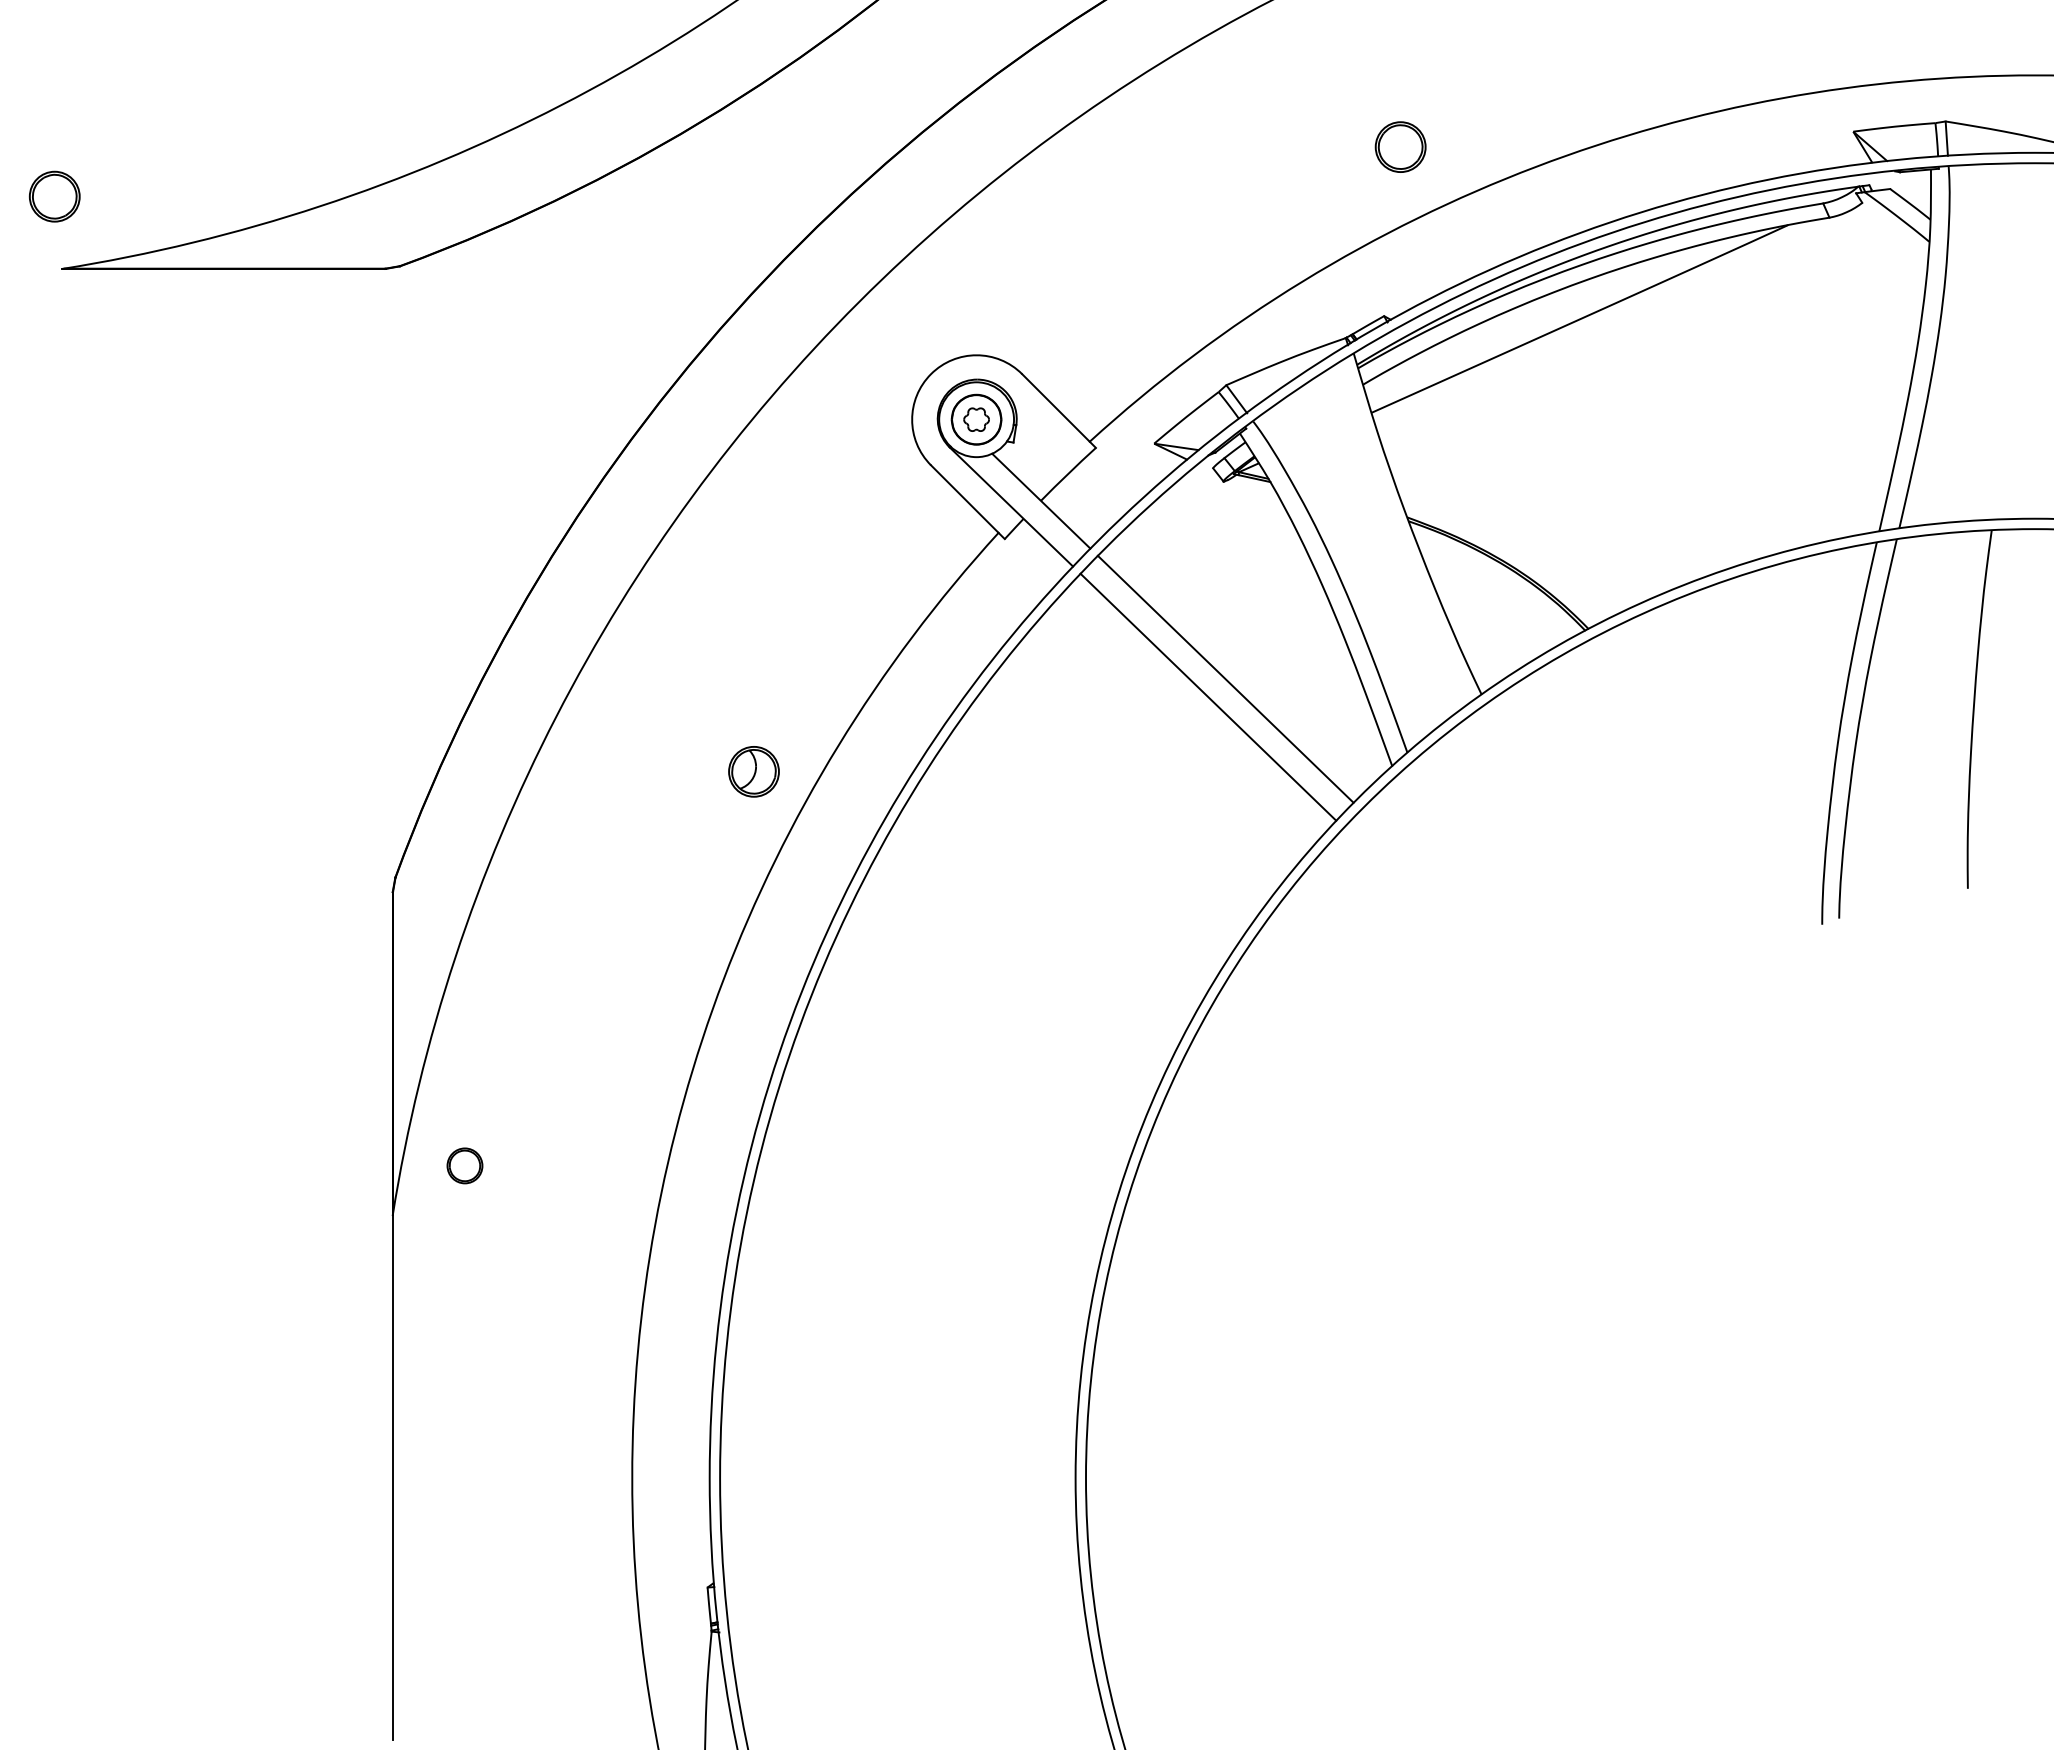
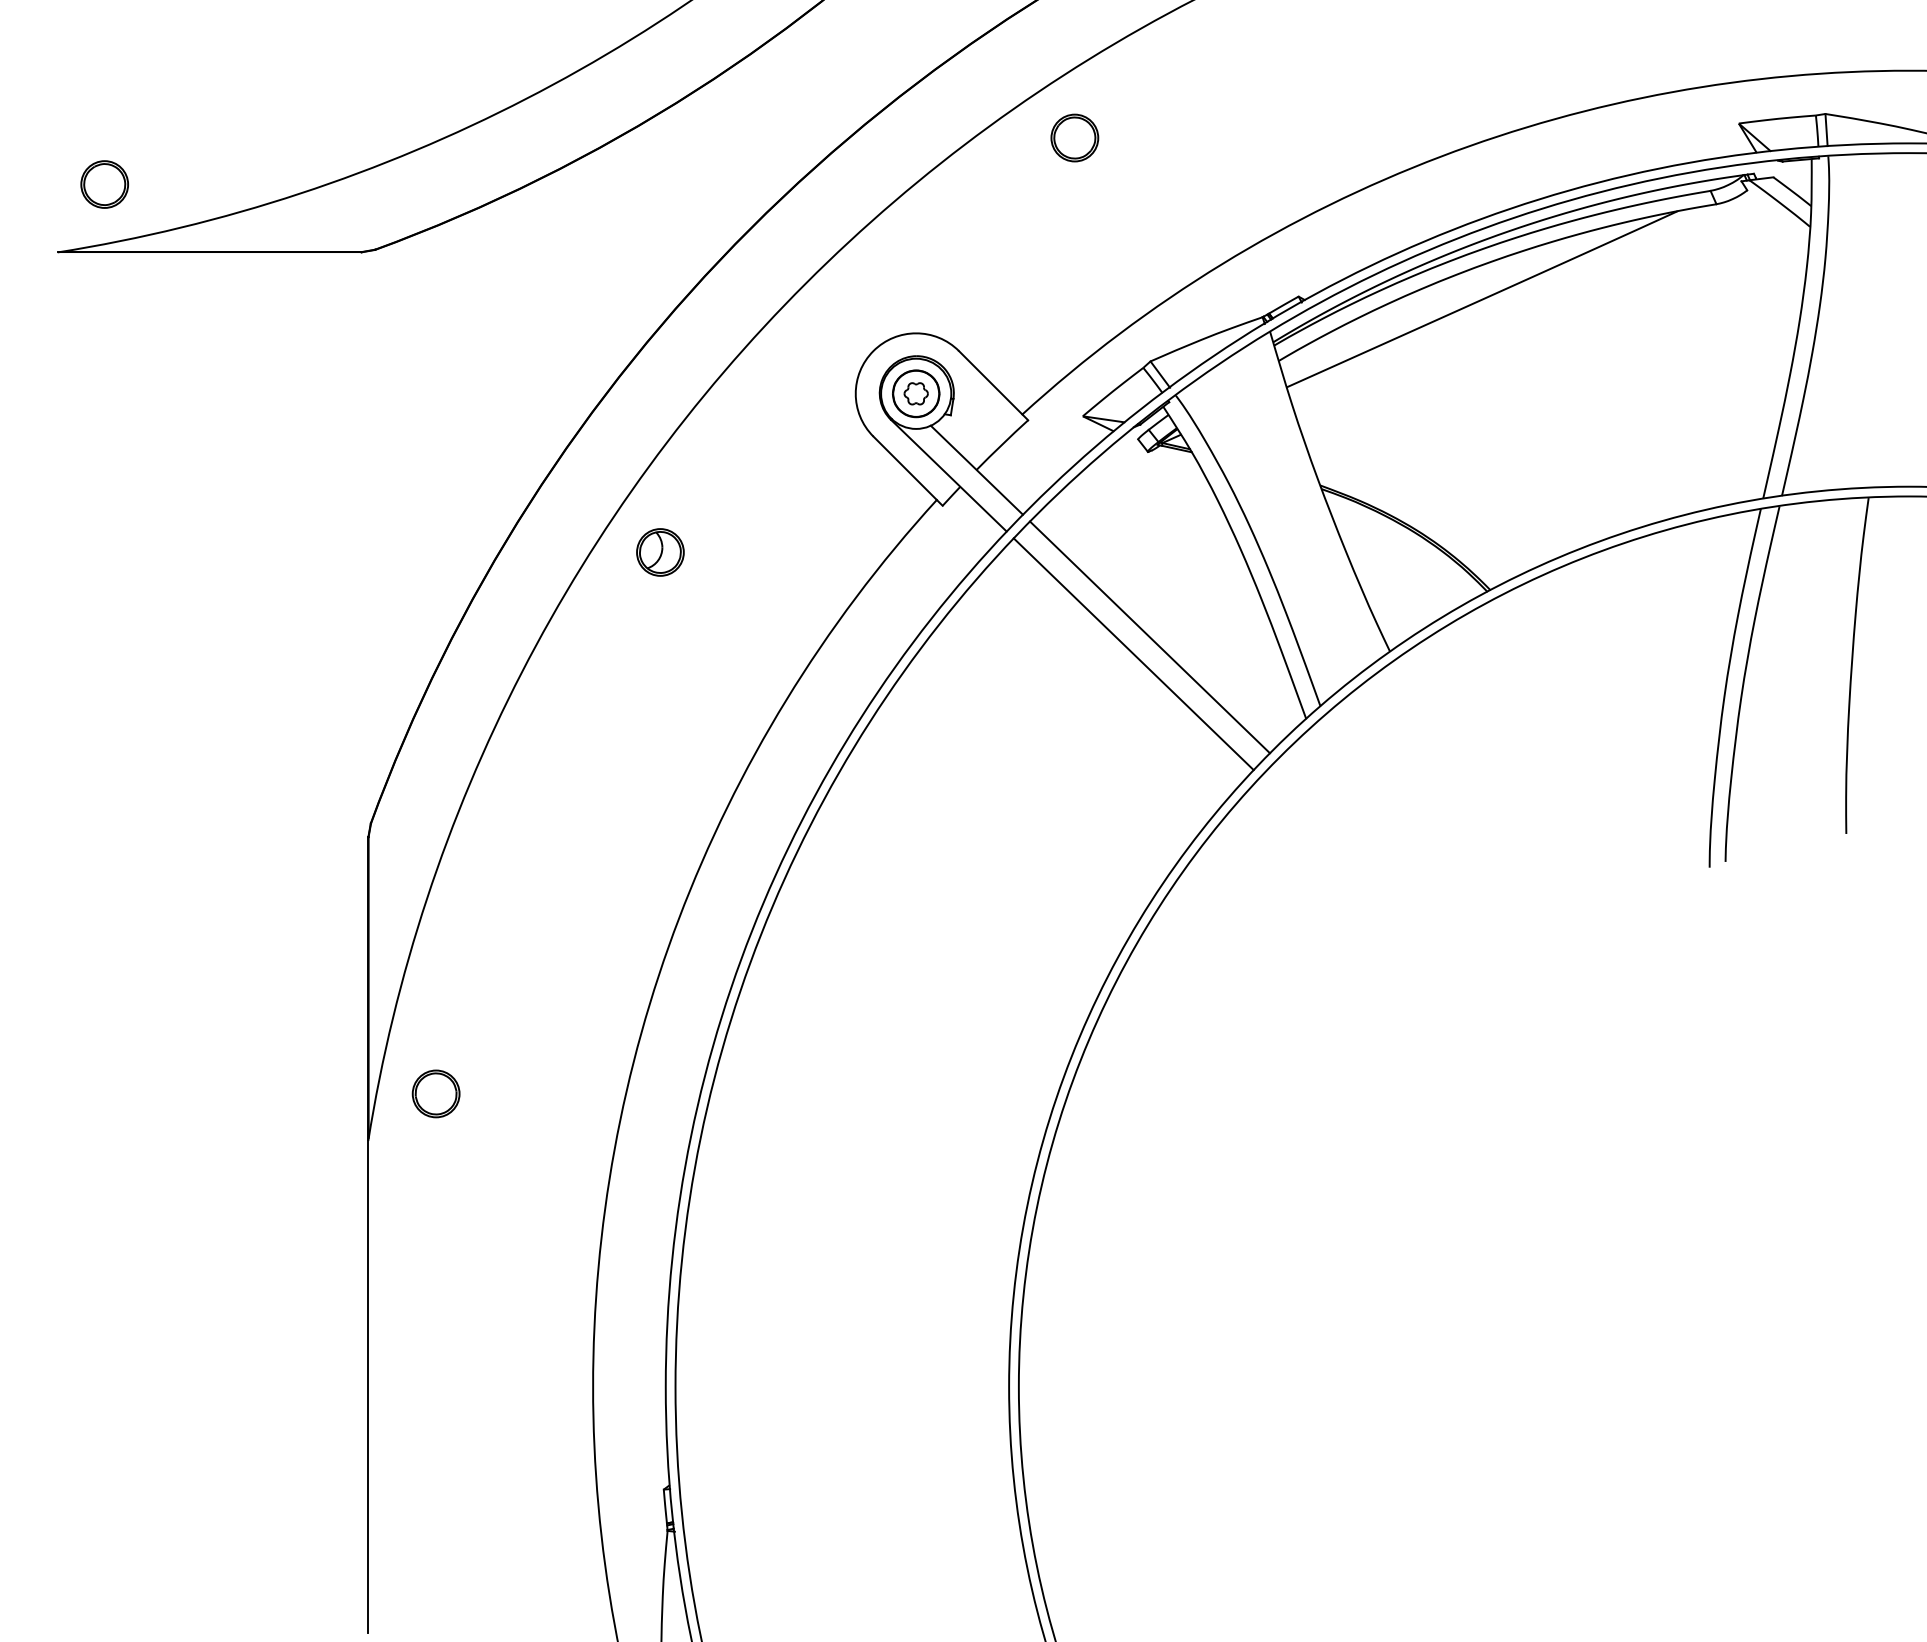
part: (1400, 146) -> (1074, 137), moved
part: (54, 196) -> (104, 184), moved
part: (753, 771) -> (659, 552), moved
part: (464, 1165) -> (435, 1093), size x1.43

